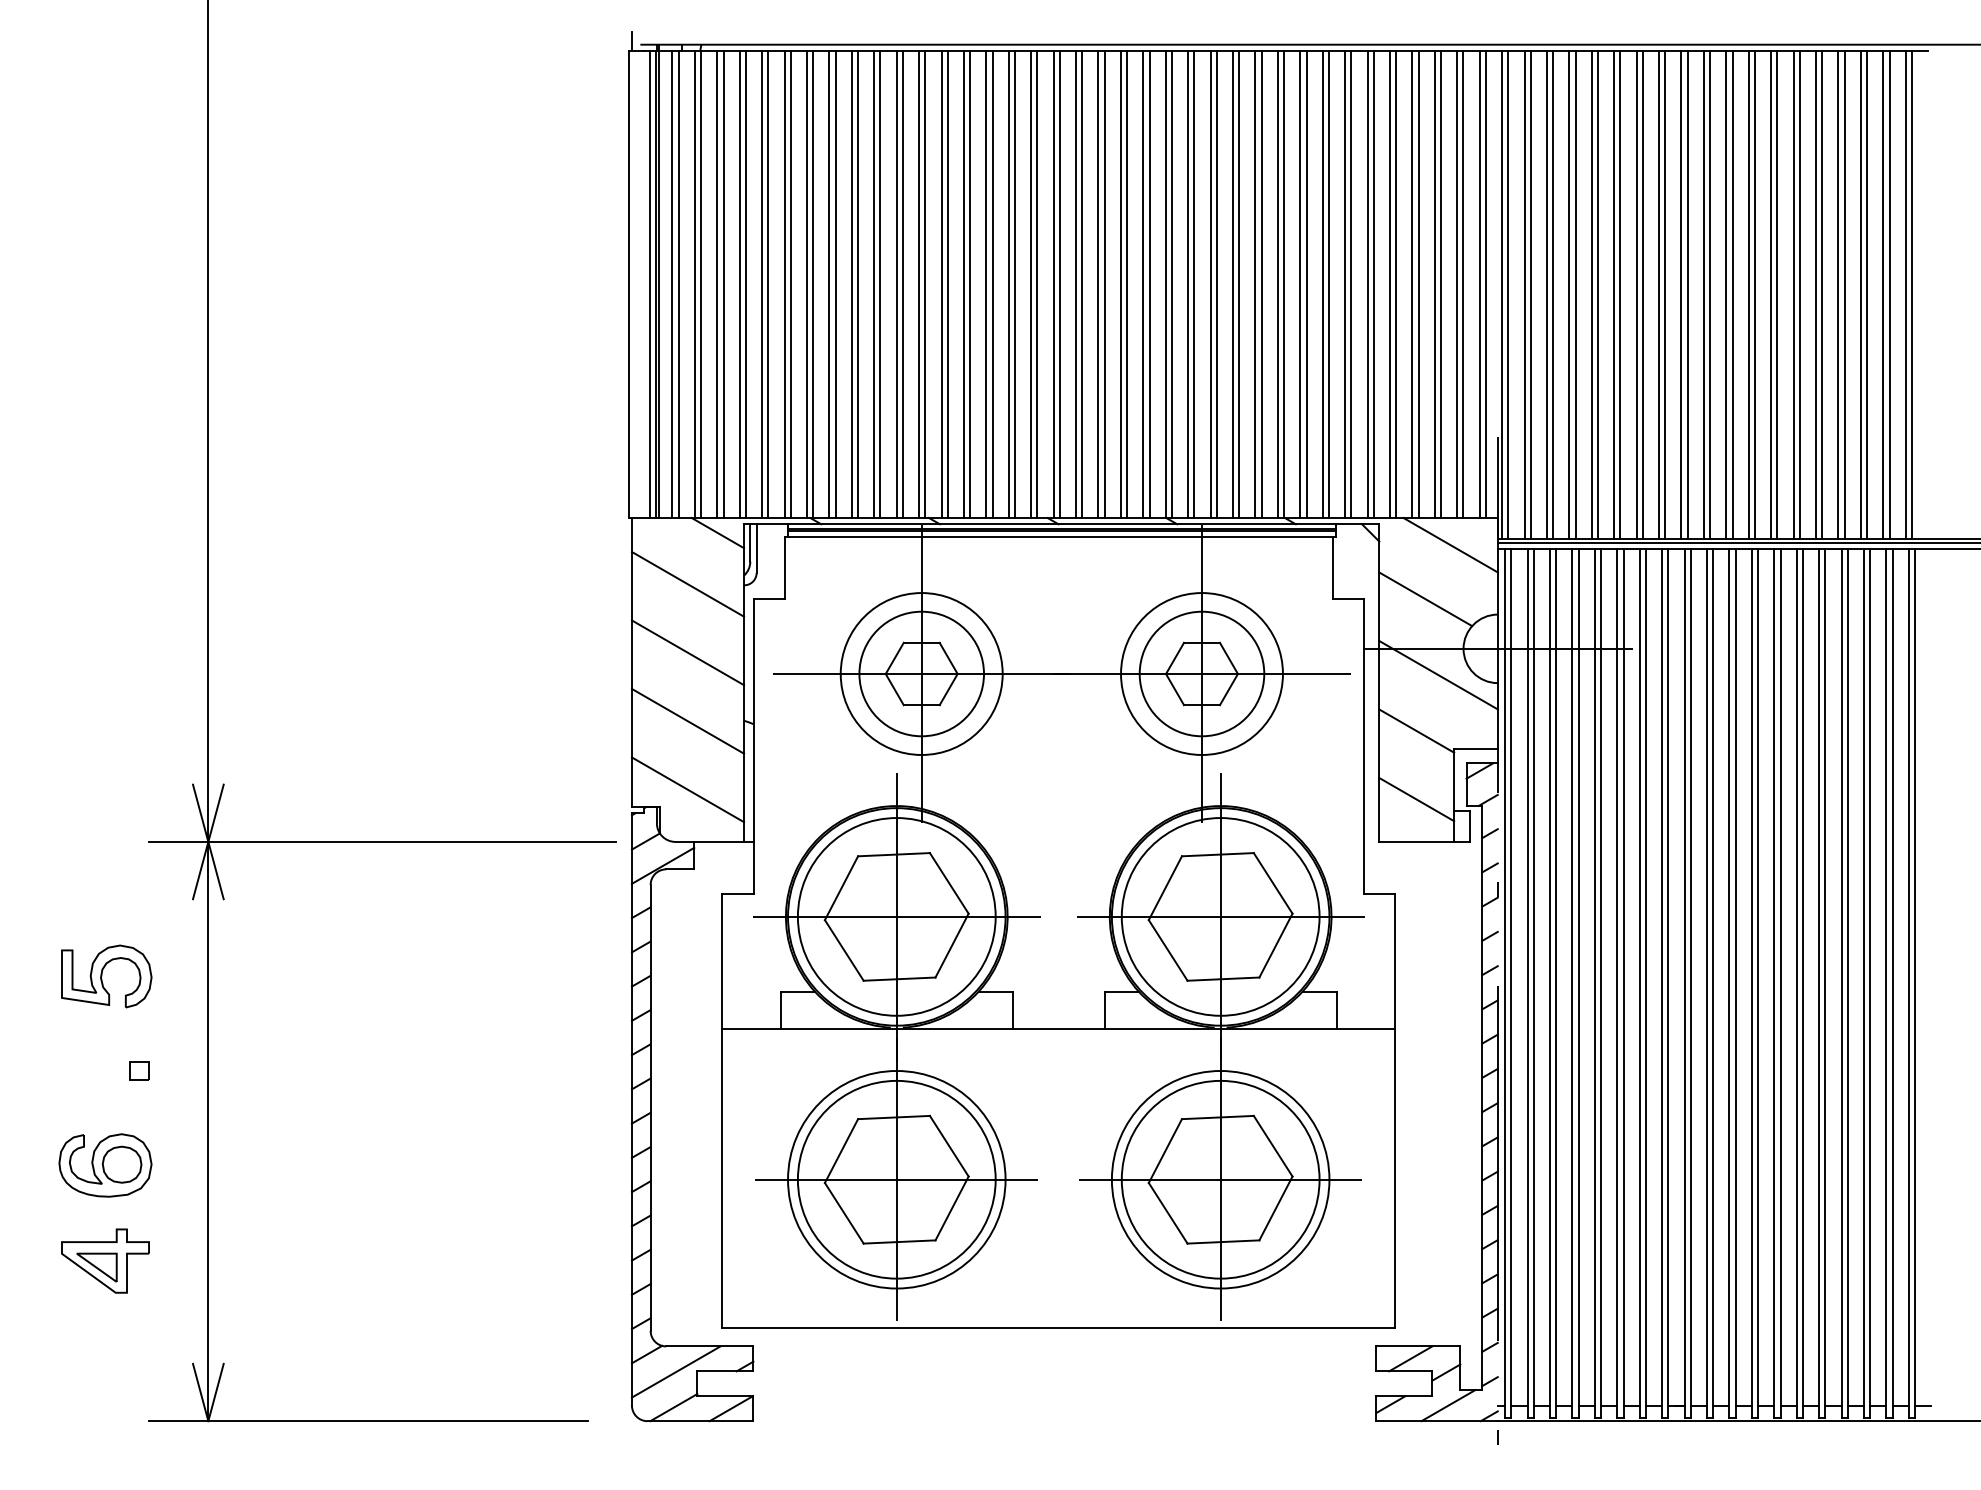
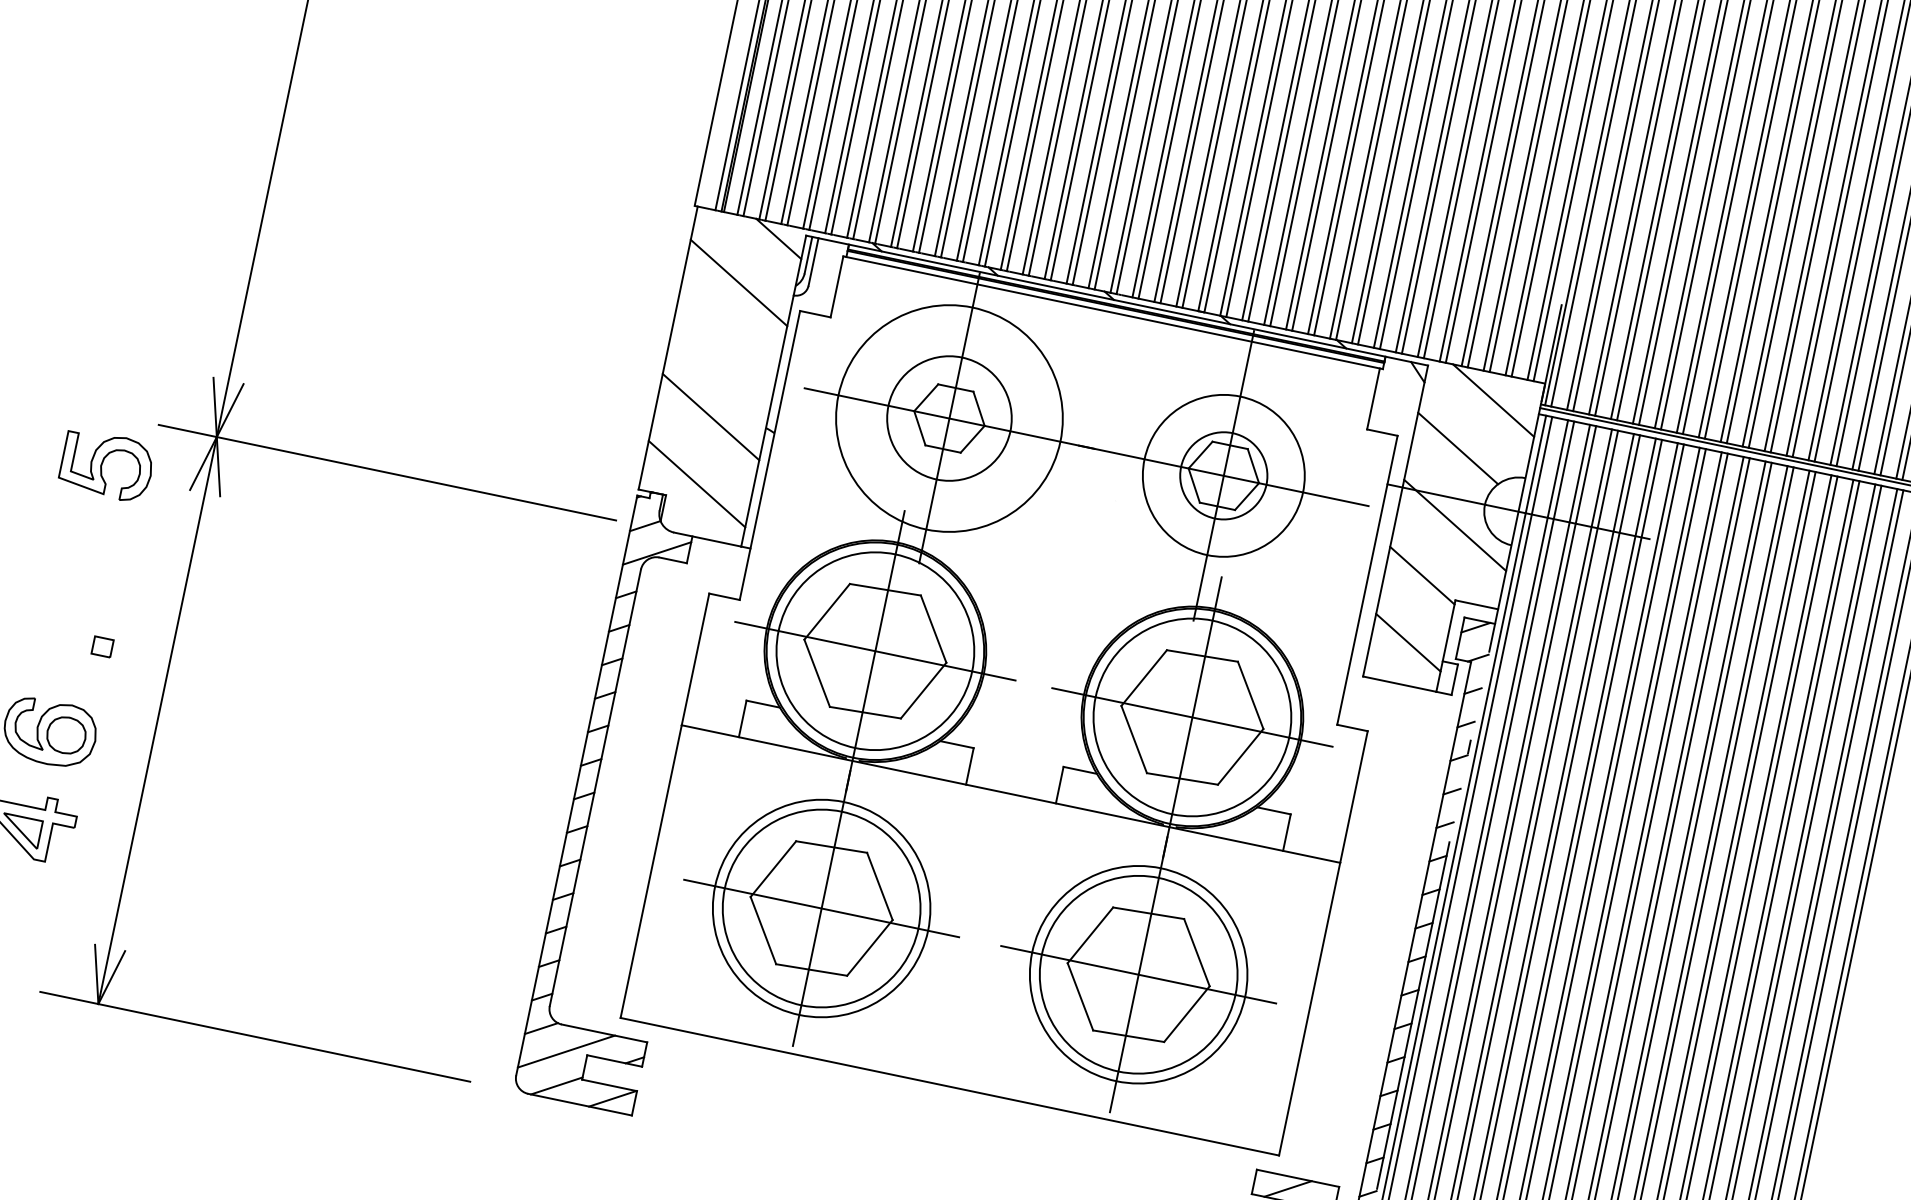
line: (687, 652) -> (724, 349), removed
circle: (921, 673) -> (949, 418), size x1.4
circle: (1201, 673) -> (1223, 475), size x0.7
part: (106, 976) -> (106, 465), moved

